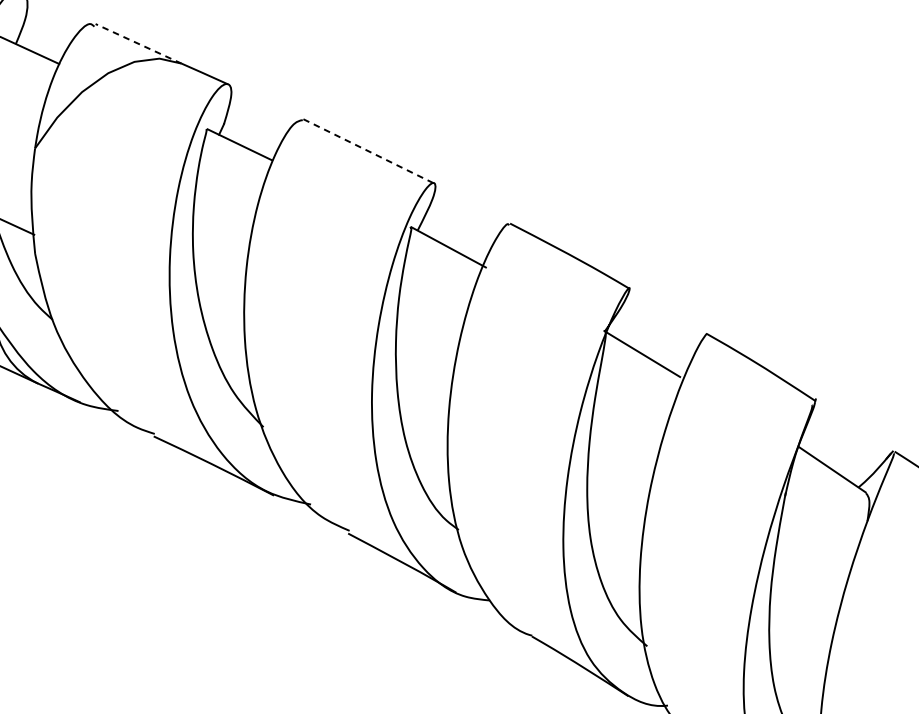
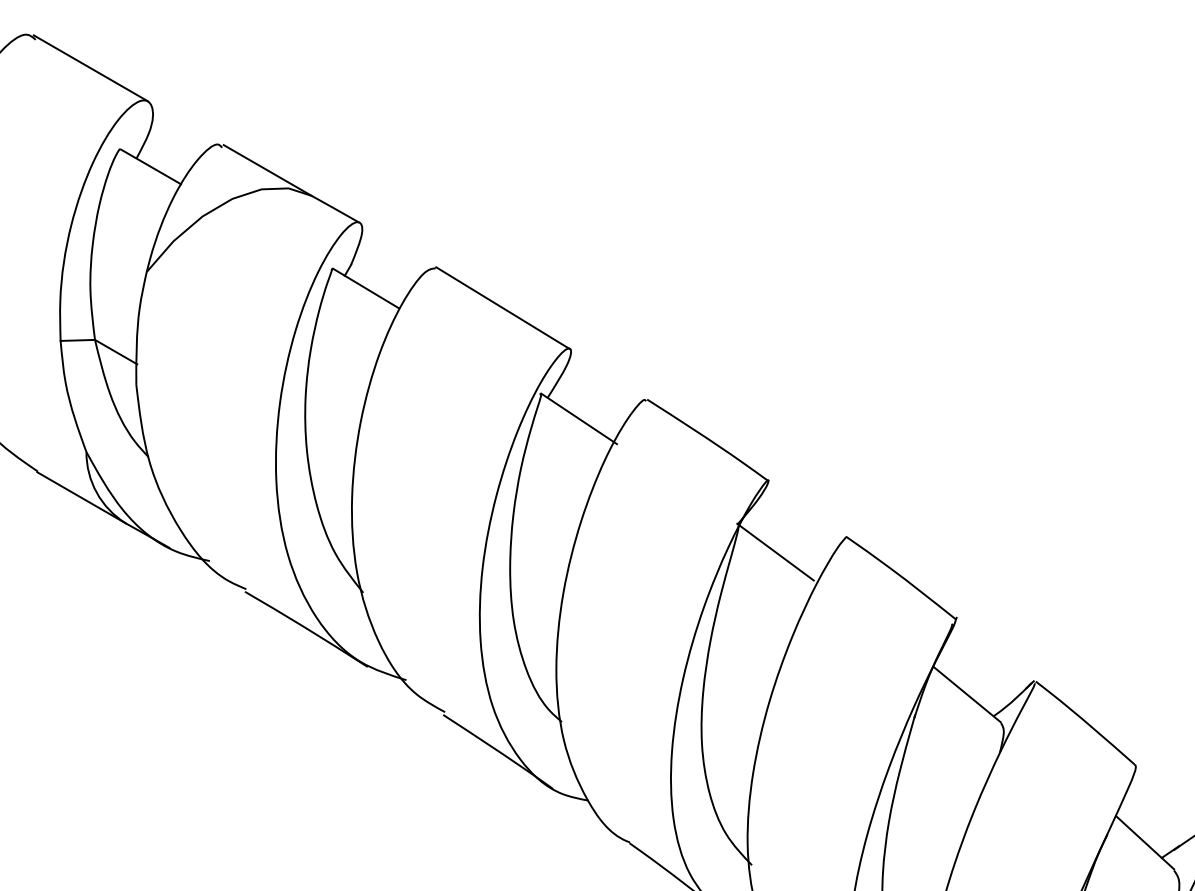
line: (138, 43) -> (267, 170), dashed -> solid
line: (368, 150) -> (502, 307), dashed -> solid

